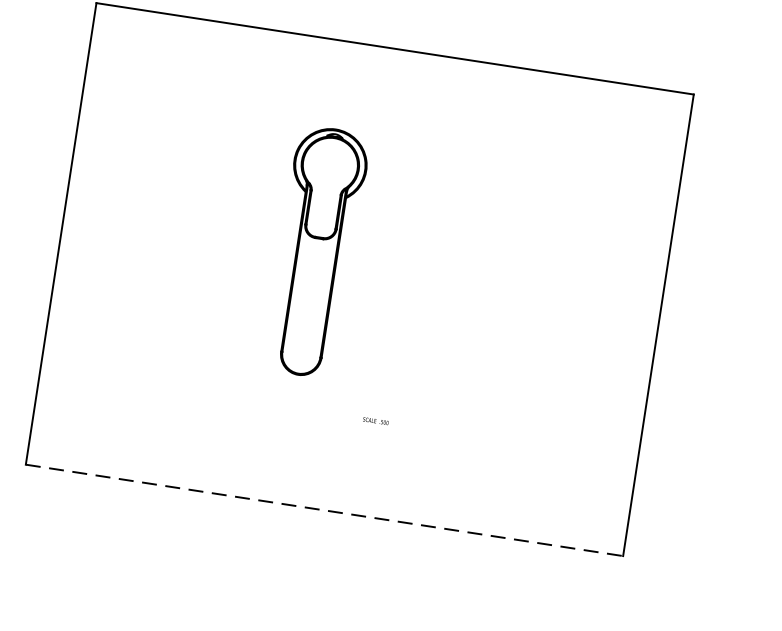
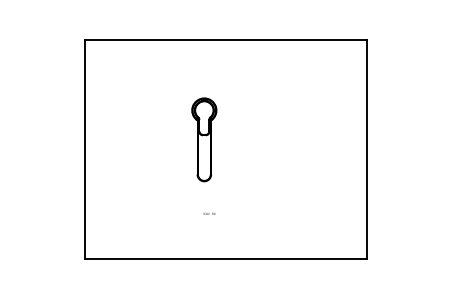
part: (317, 251) -> (204, 139), size x0.71
text: (376, 420) -> (209, 213), moved
line: (325, 510) -> (226, 258), dashed -> solid

